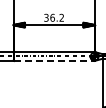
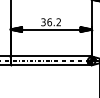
line: (54, 60) -> (51, 64), dashed -> solid

